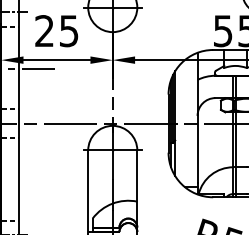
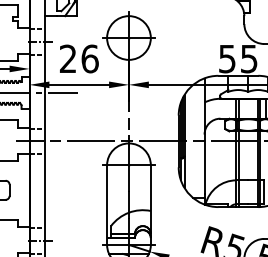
text: (68, 30) -> (89, 58), 25 -> 26

